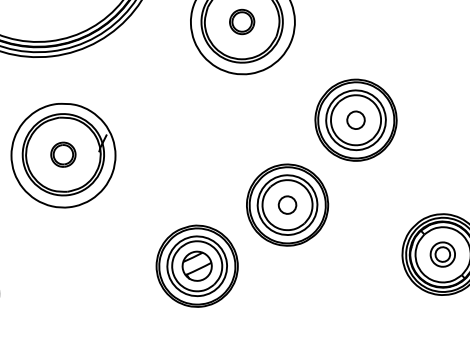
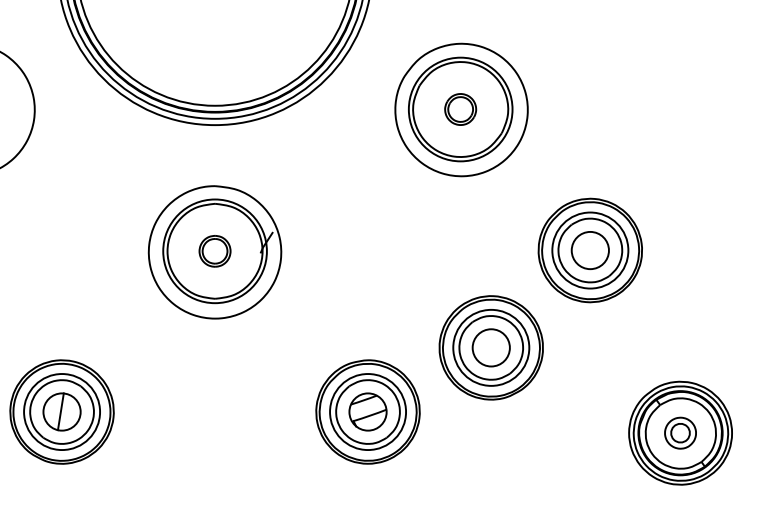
circle: (355, 120) -> (589, 250), size x1.67
circle: (286, 204) -> (490, 347), size x1.67

